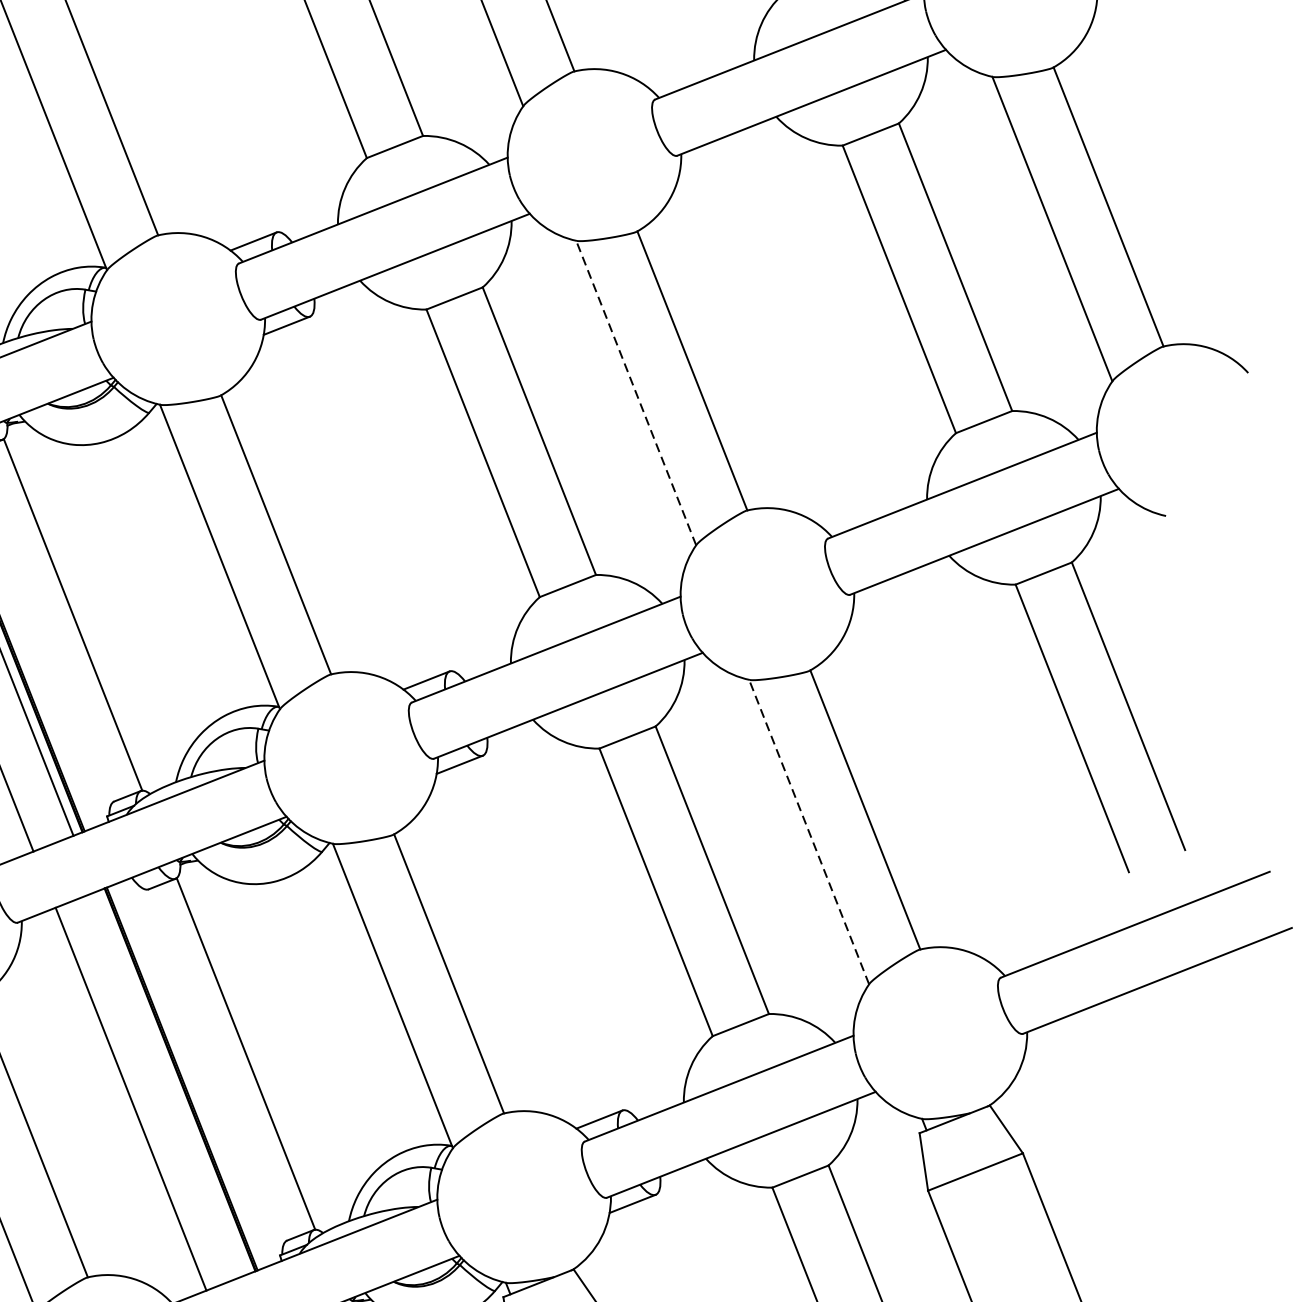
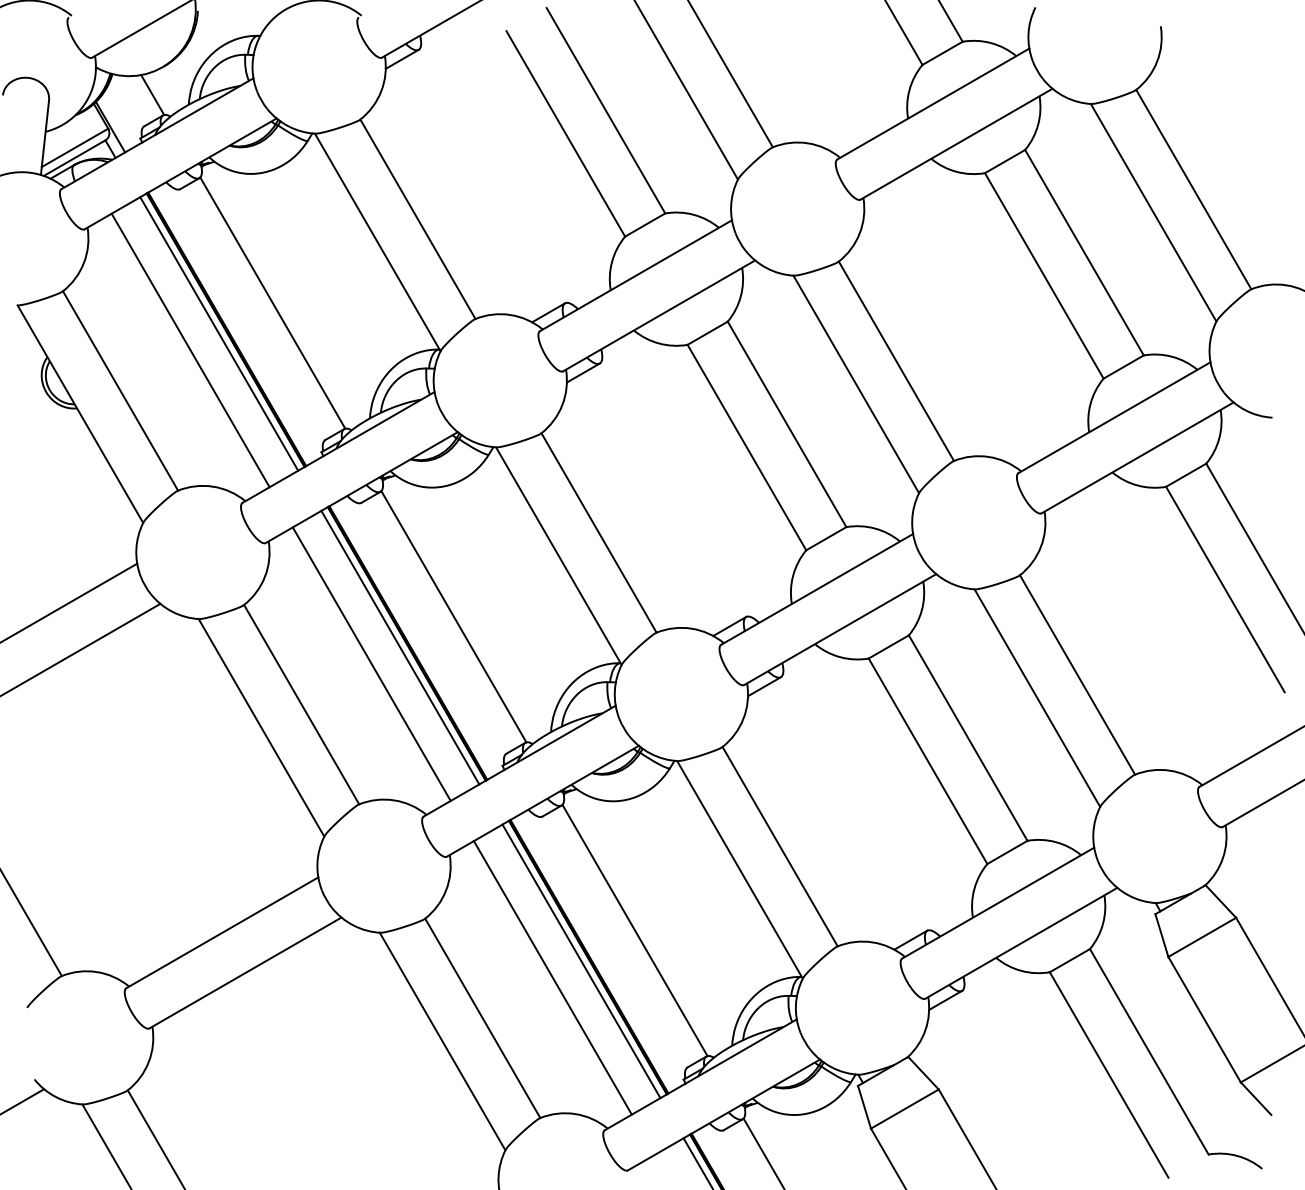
line: (636, 393) -> (856, 384), dashed -> solid
line: (809, 832) -> (1037, 698), dashed -> solid
line: (171, 1083) -> (581, 961), added

